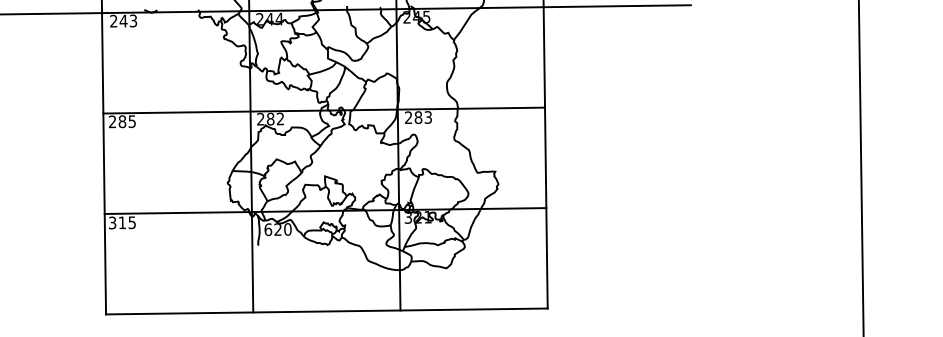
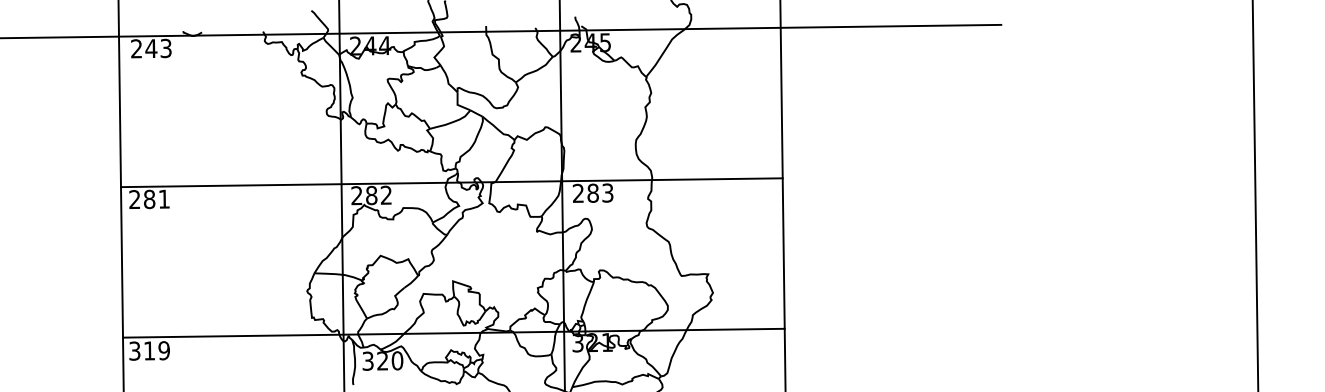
text: (131, 121) -> (163, 199), 285 -> 281
text: (132, 222) -> (164, 350), 315 -> 319
text: (268, 229) -> (368, 360), 620 -> 320

